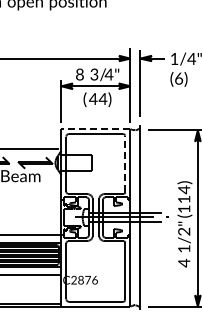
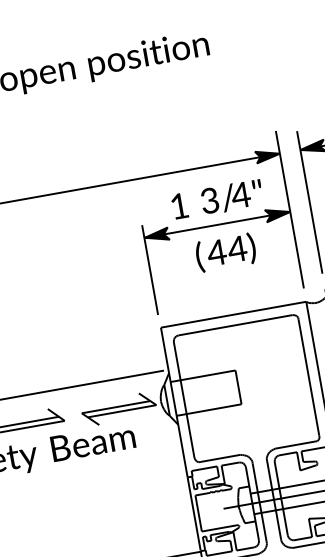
text: (79, 74) -> (178, 206), 8 -> 1
line: (95, 128) -> (232, 313), dashed -> solid
line: (125, 164) -> (309, 378), dashed -> solid

